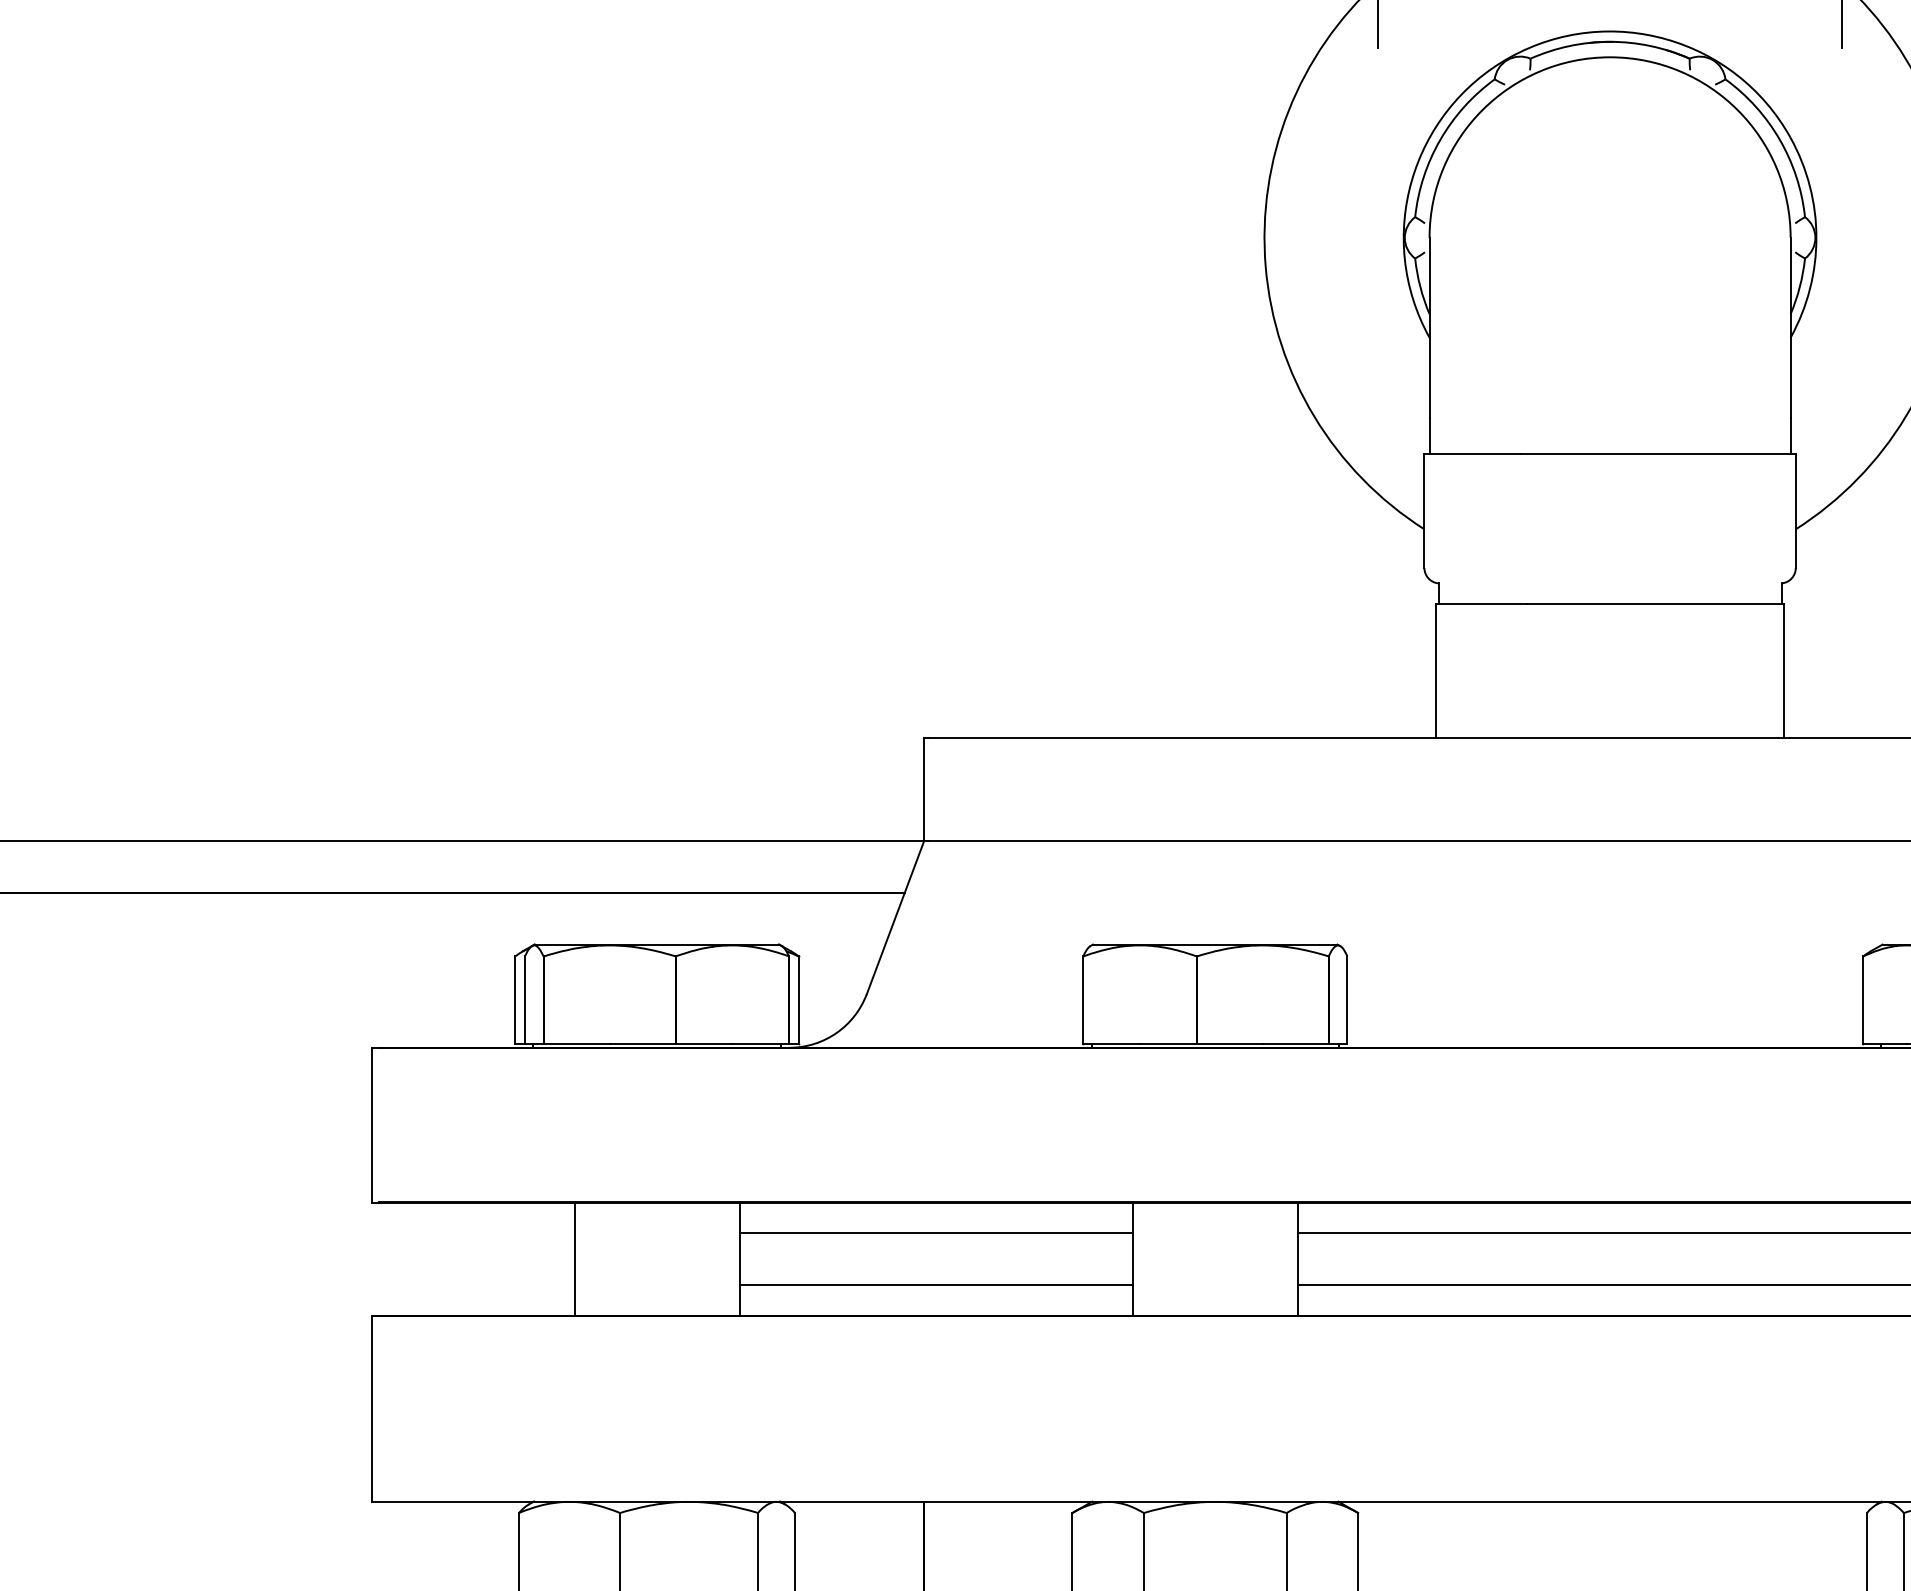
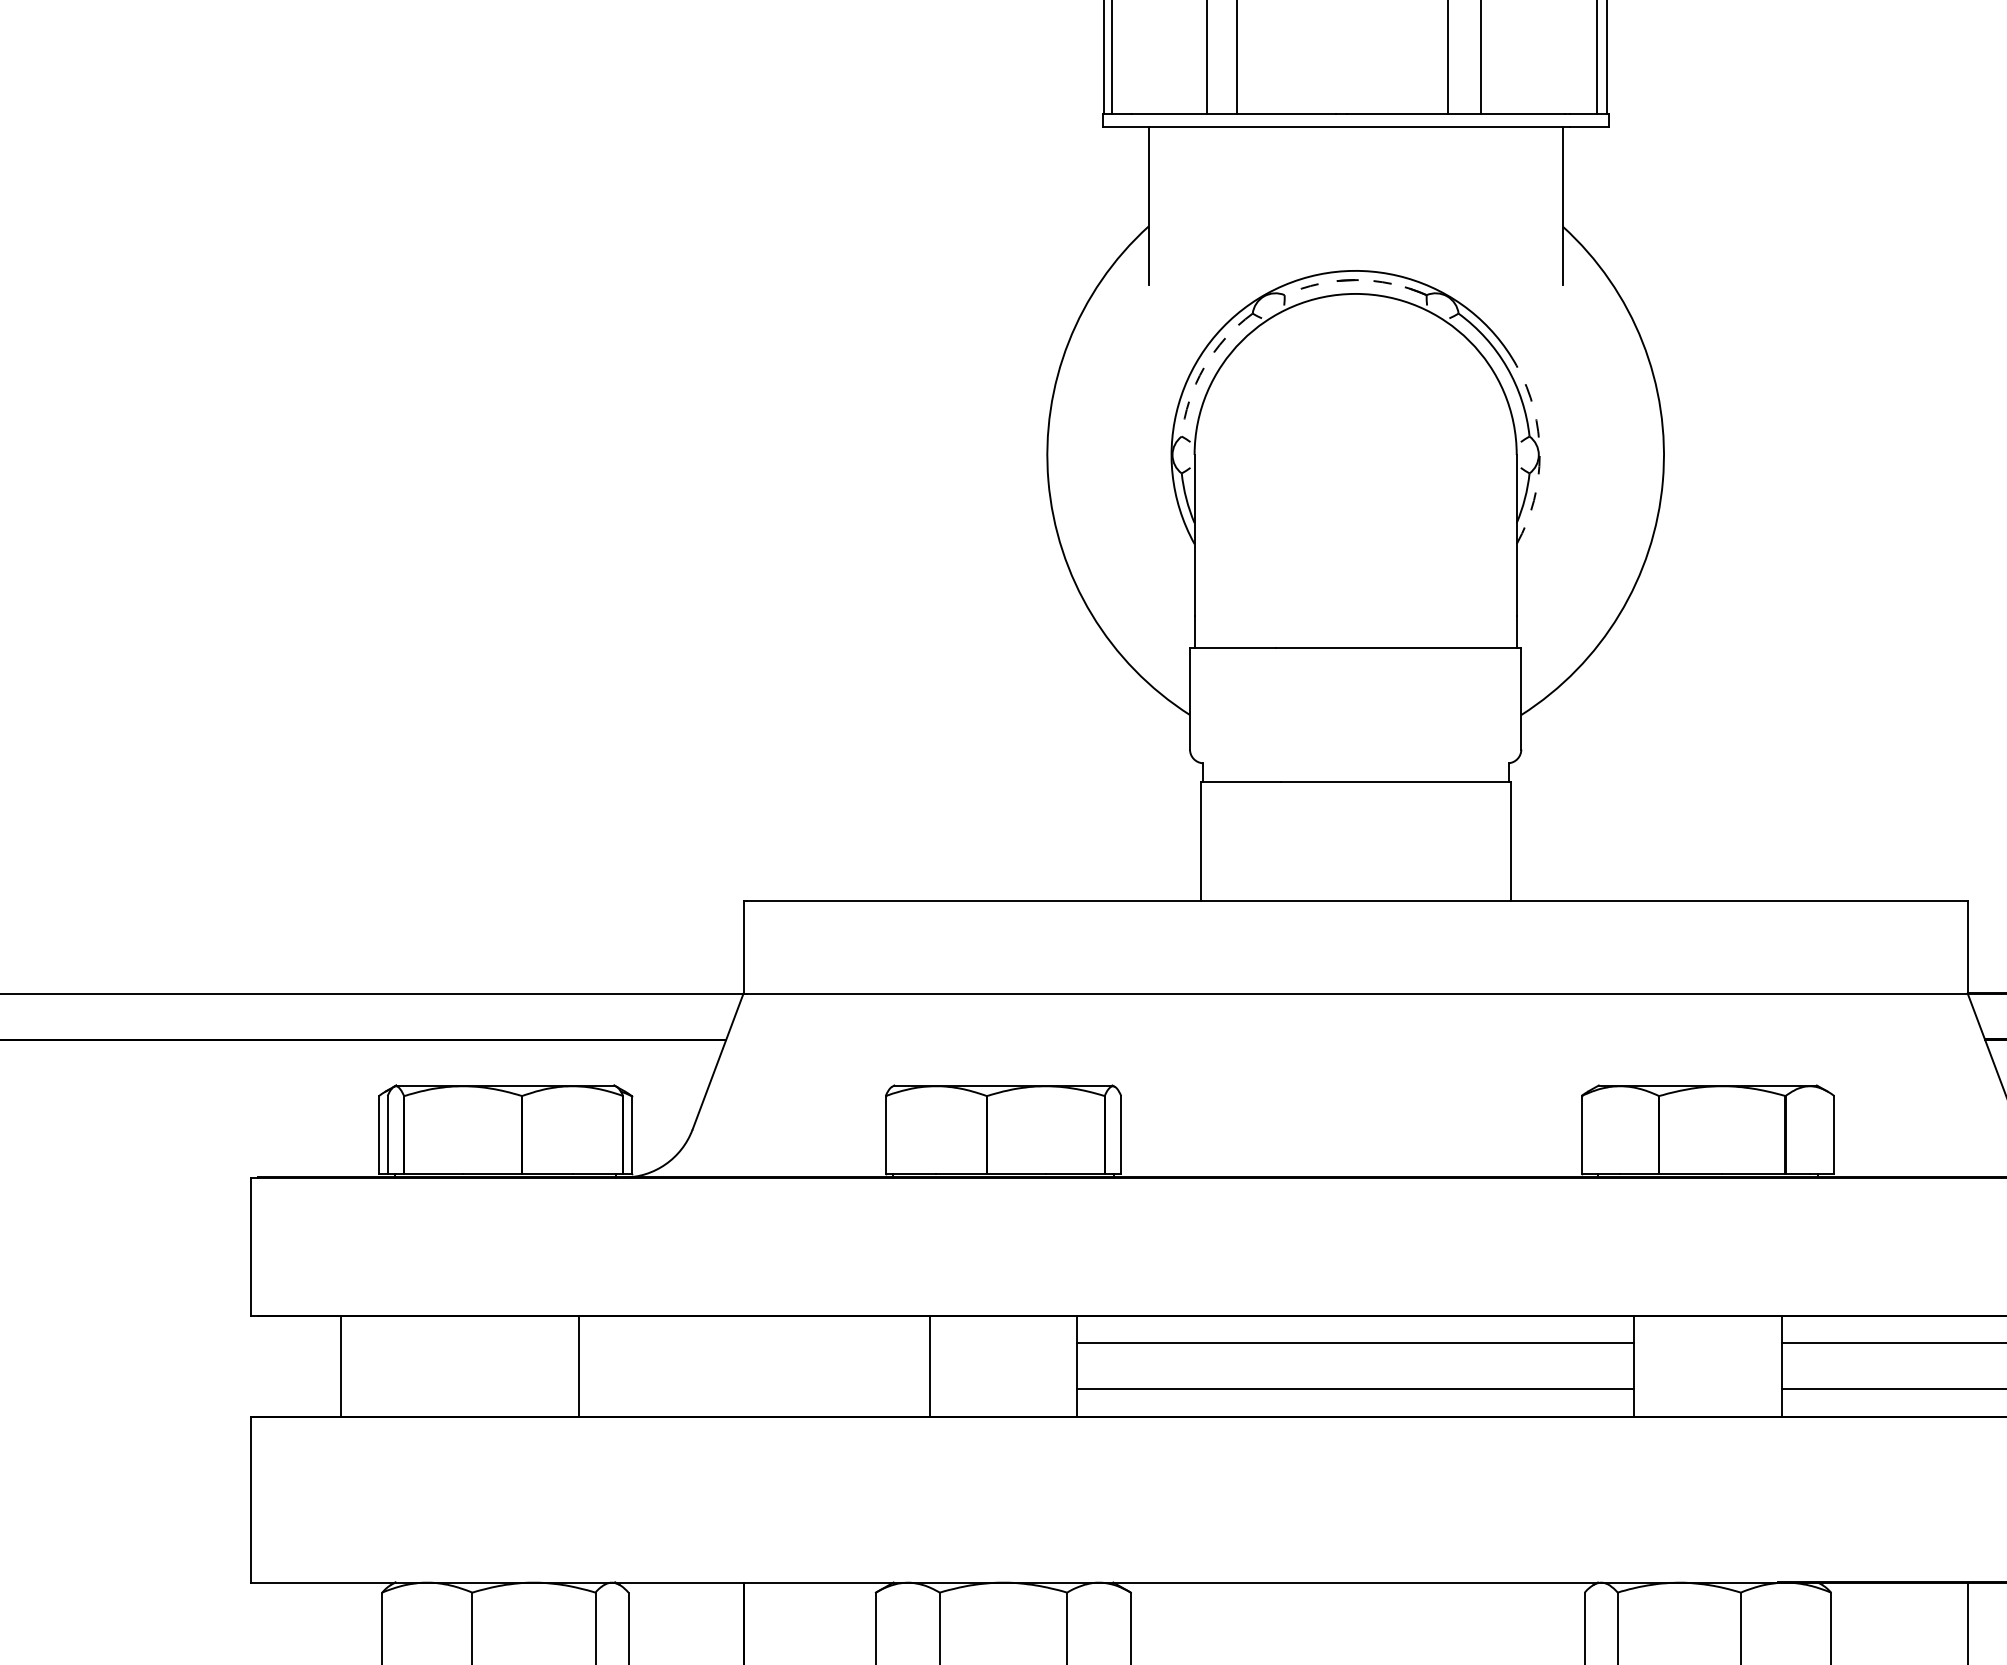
arc: (1609, 42) -> (1355, 280), solid -> dashed
arc: (1440, 139) -> (1204, 367), solid -> dashed
arc: (1816, 237) -> (1539, 454), solid -> dashed
line: (936, 1233) -> (754, 1343), removed
line: (574, 1258) -> (340, 1365), moved
line: (936, 1285) -> (754, 1389), removed

